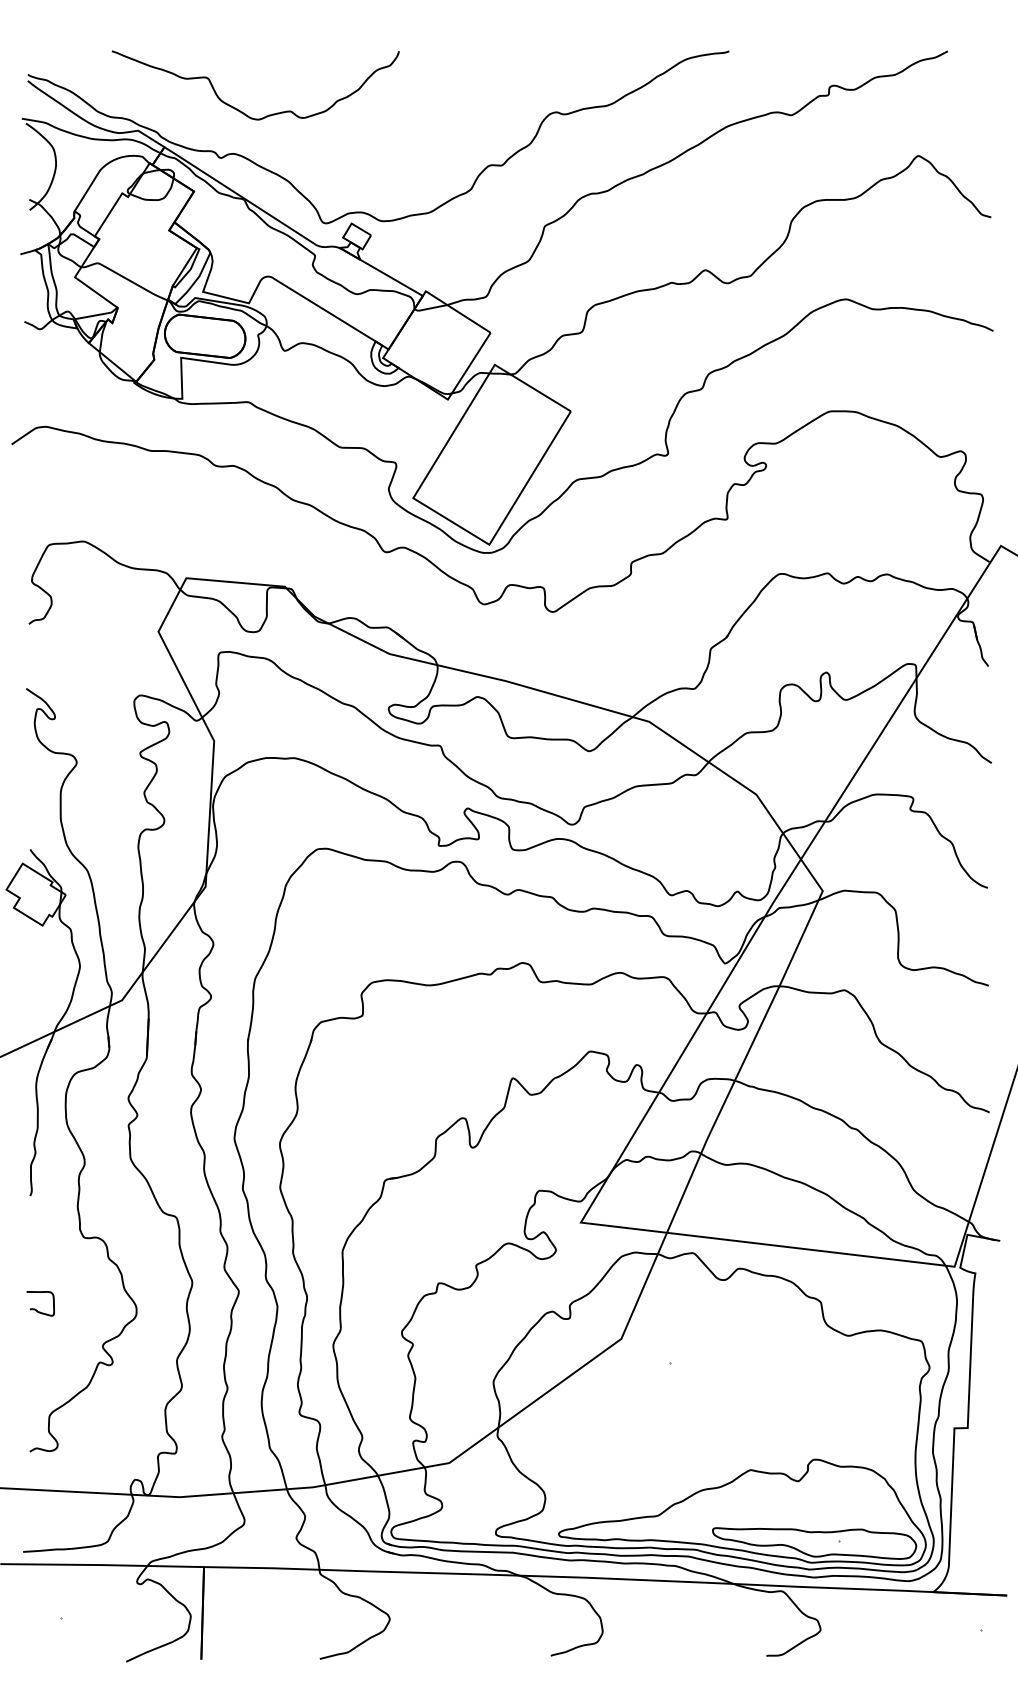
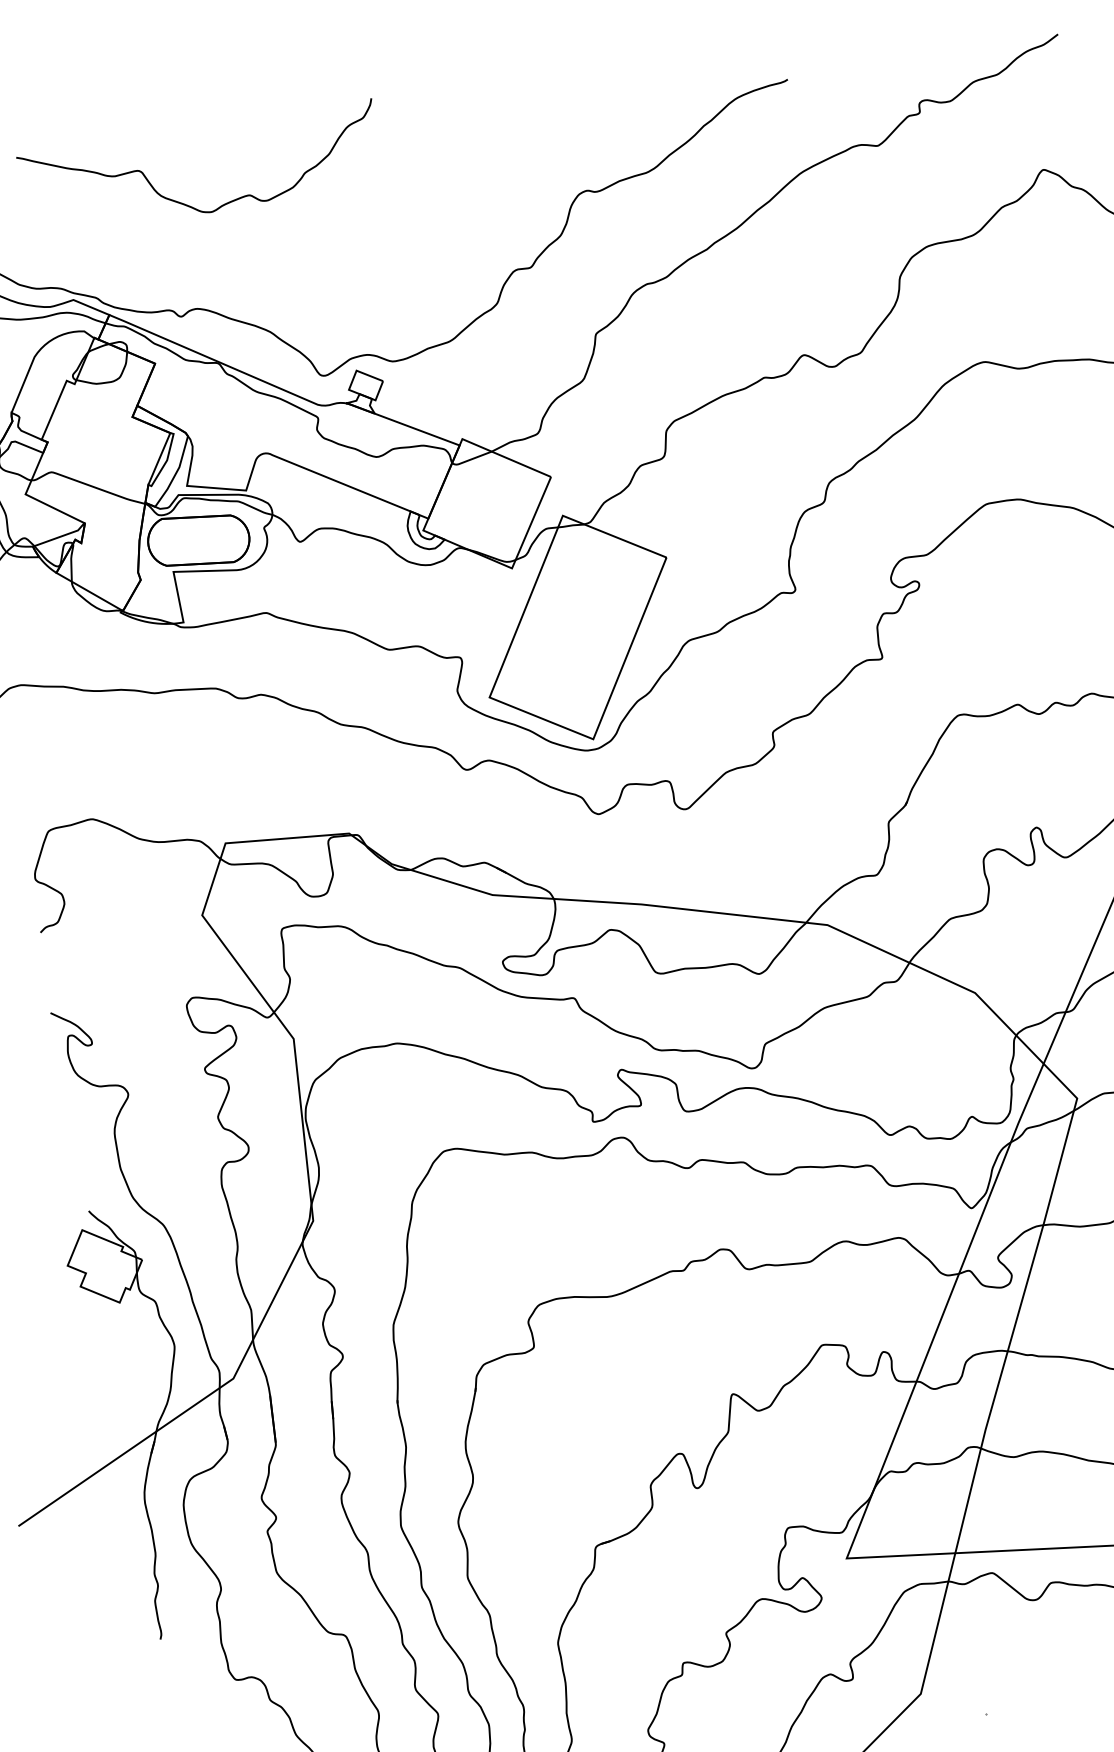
curve: (242, 111) -> (190, 205), moved

